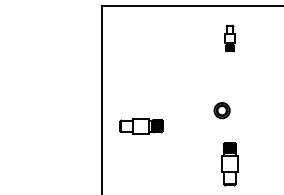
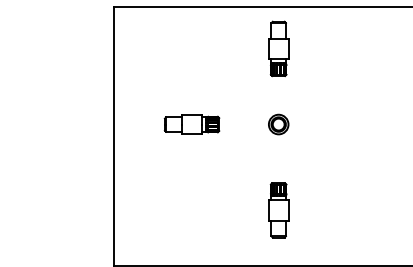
part: (229, 38) -> (278, 48), size x1.67
part: (221, 110) -> (278, 124), moved
part: (140, 126) -> (191, 124), moved

